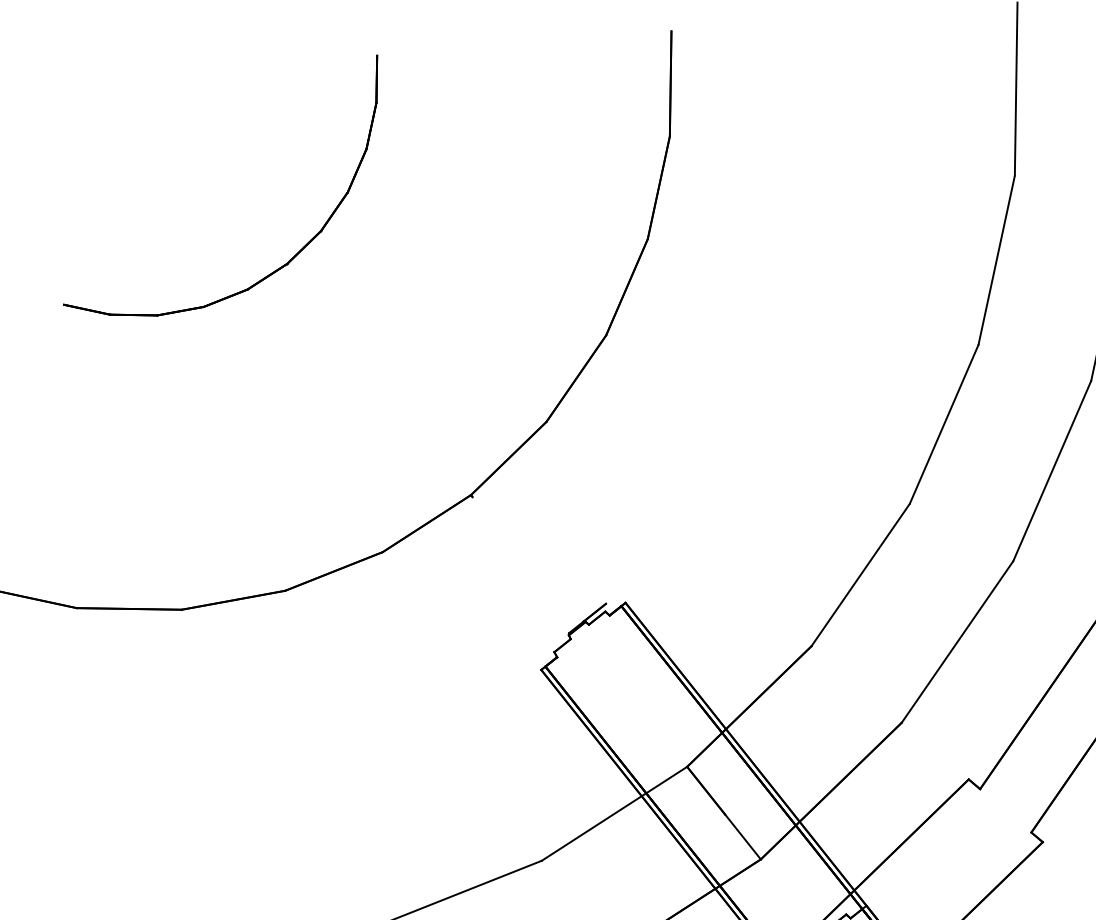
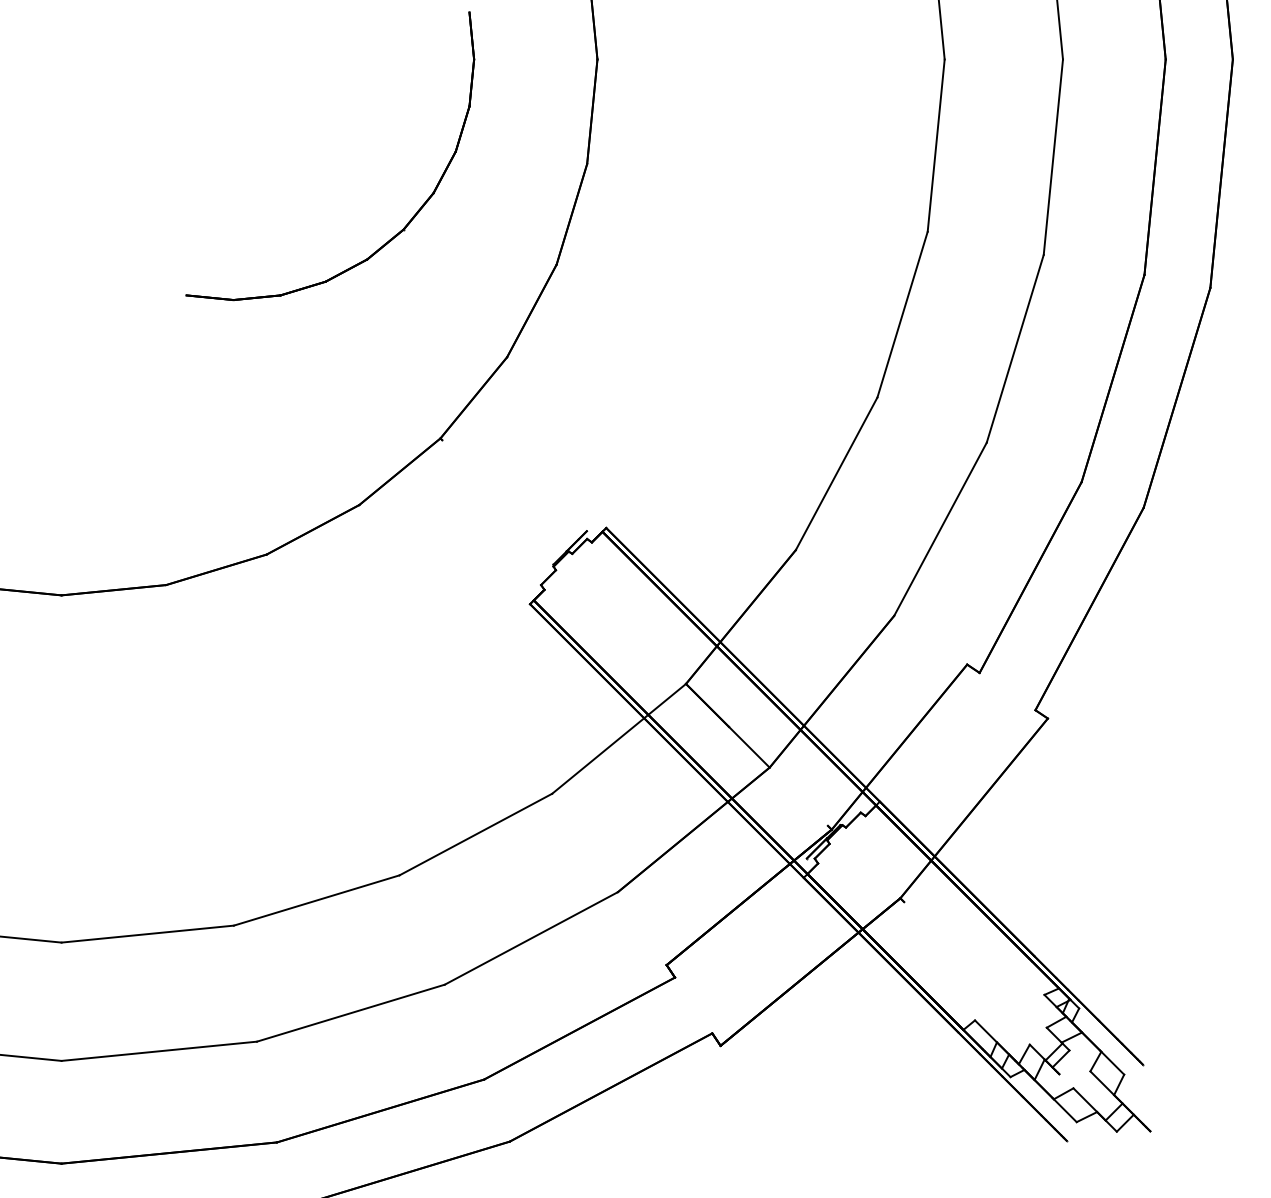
part: (292, 256) -> (408, 221), moved

